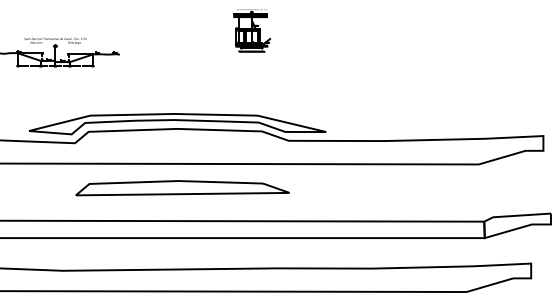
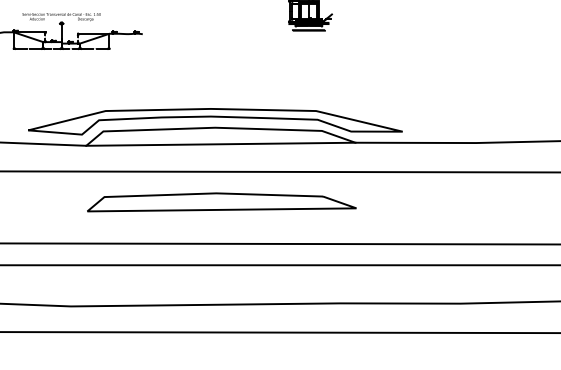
line: (181, 141) -> (220, 143), added

